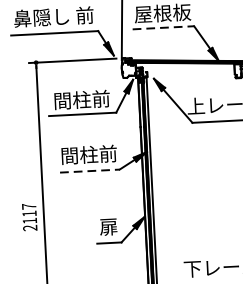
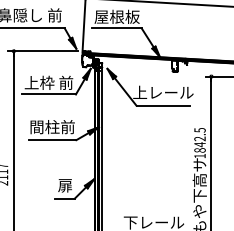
line: (163, 27) -> (117, 28), dashed -> solid
text: (81, 99) -> (48, 82), 間柱前 -> 上枠 前
line: (89, 171) -> (52, 140), dashed -> solid

